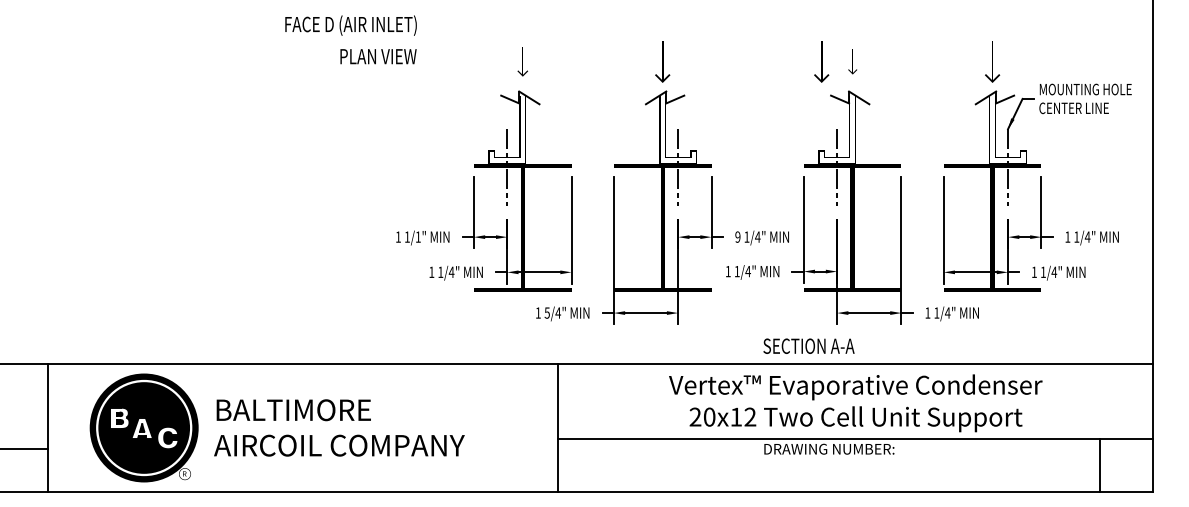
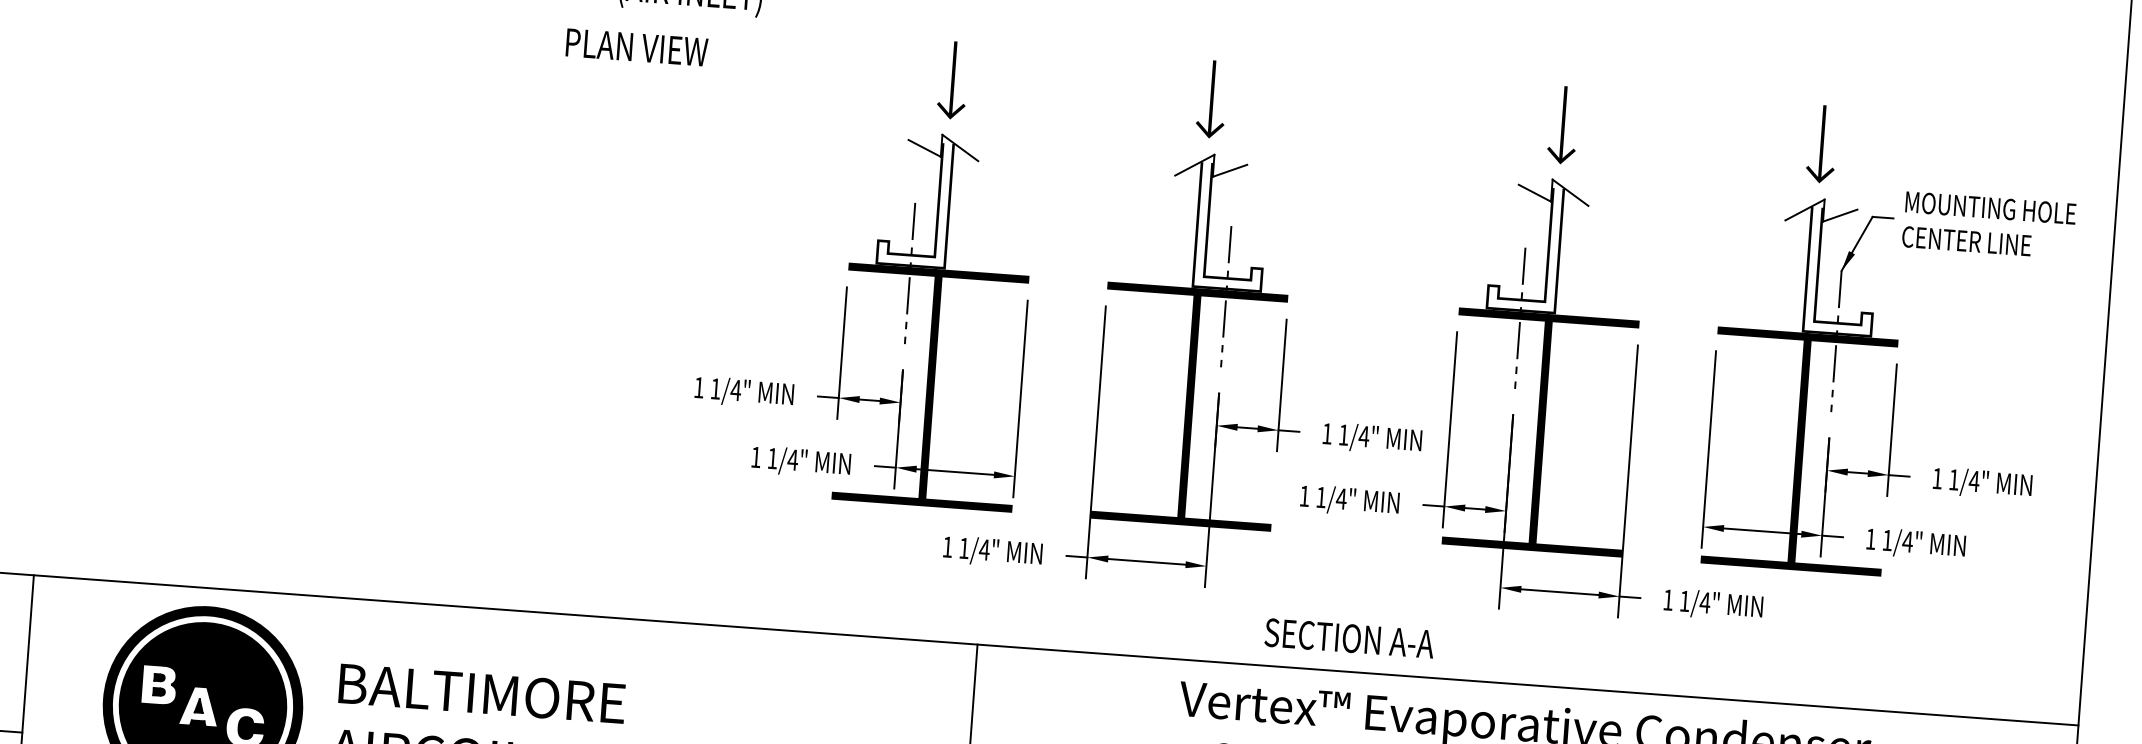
text: (378, 56) -> (636, 47), moved
part: (522, 61) -> (952, 79), size x1.43
part: (821, 61) -> (1505, 120), removed
part: (852, 61) -> (1563, 124), size x1.67
text: (418, 236) -> (736, 389), 1/1" -> 1/4"
text: (737, 236) -> (1326, 432), 9 -> 1
text: (546, 312) -> (962, 547), 5/4" -> 1/4"
text: (808, 345) -> (1348, 636), moved

